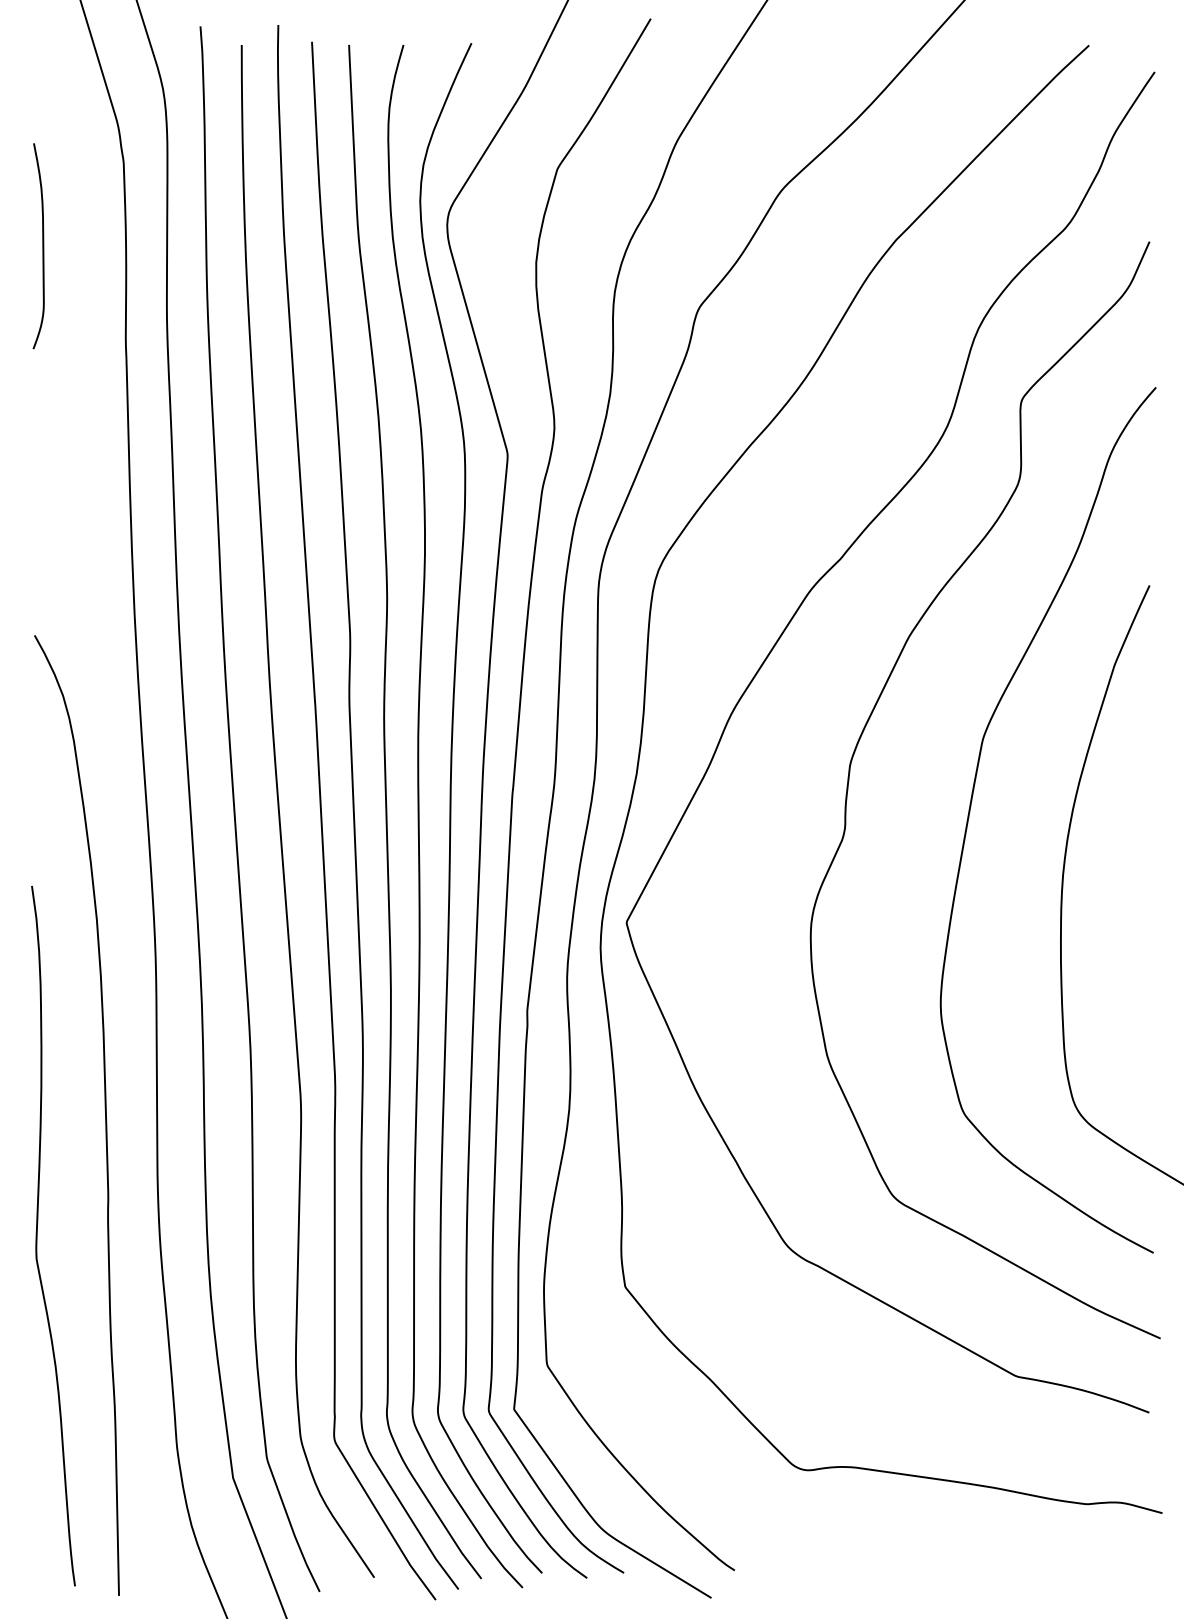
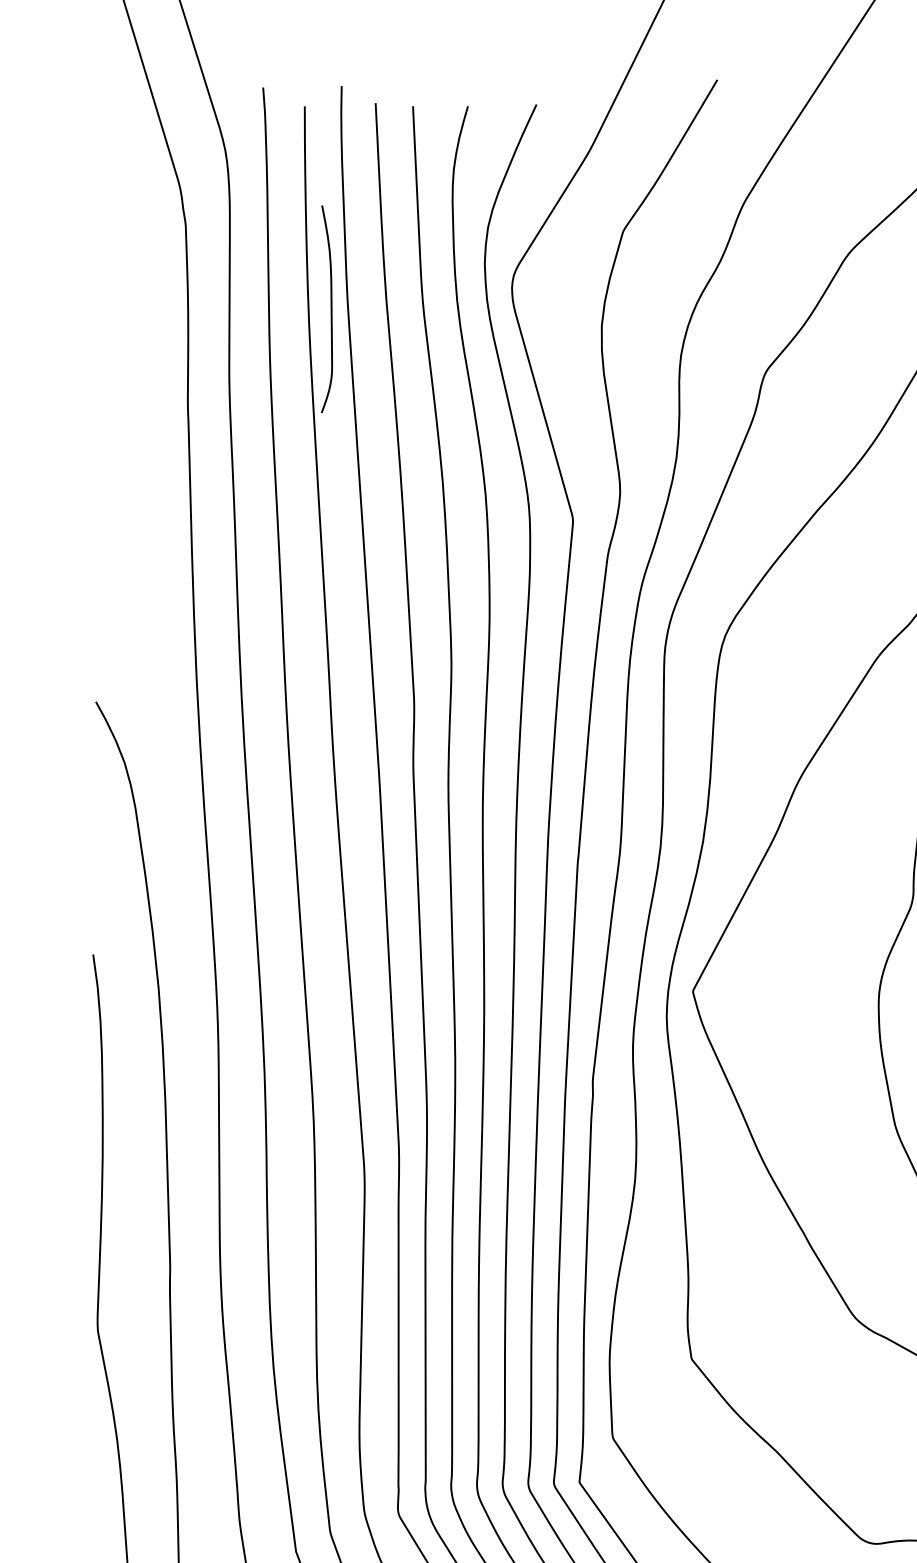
curve: (42, 246) -> (330, 309), moved

